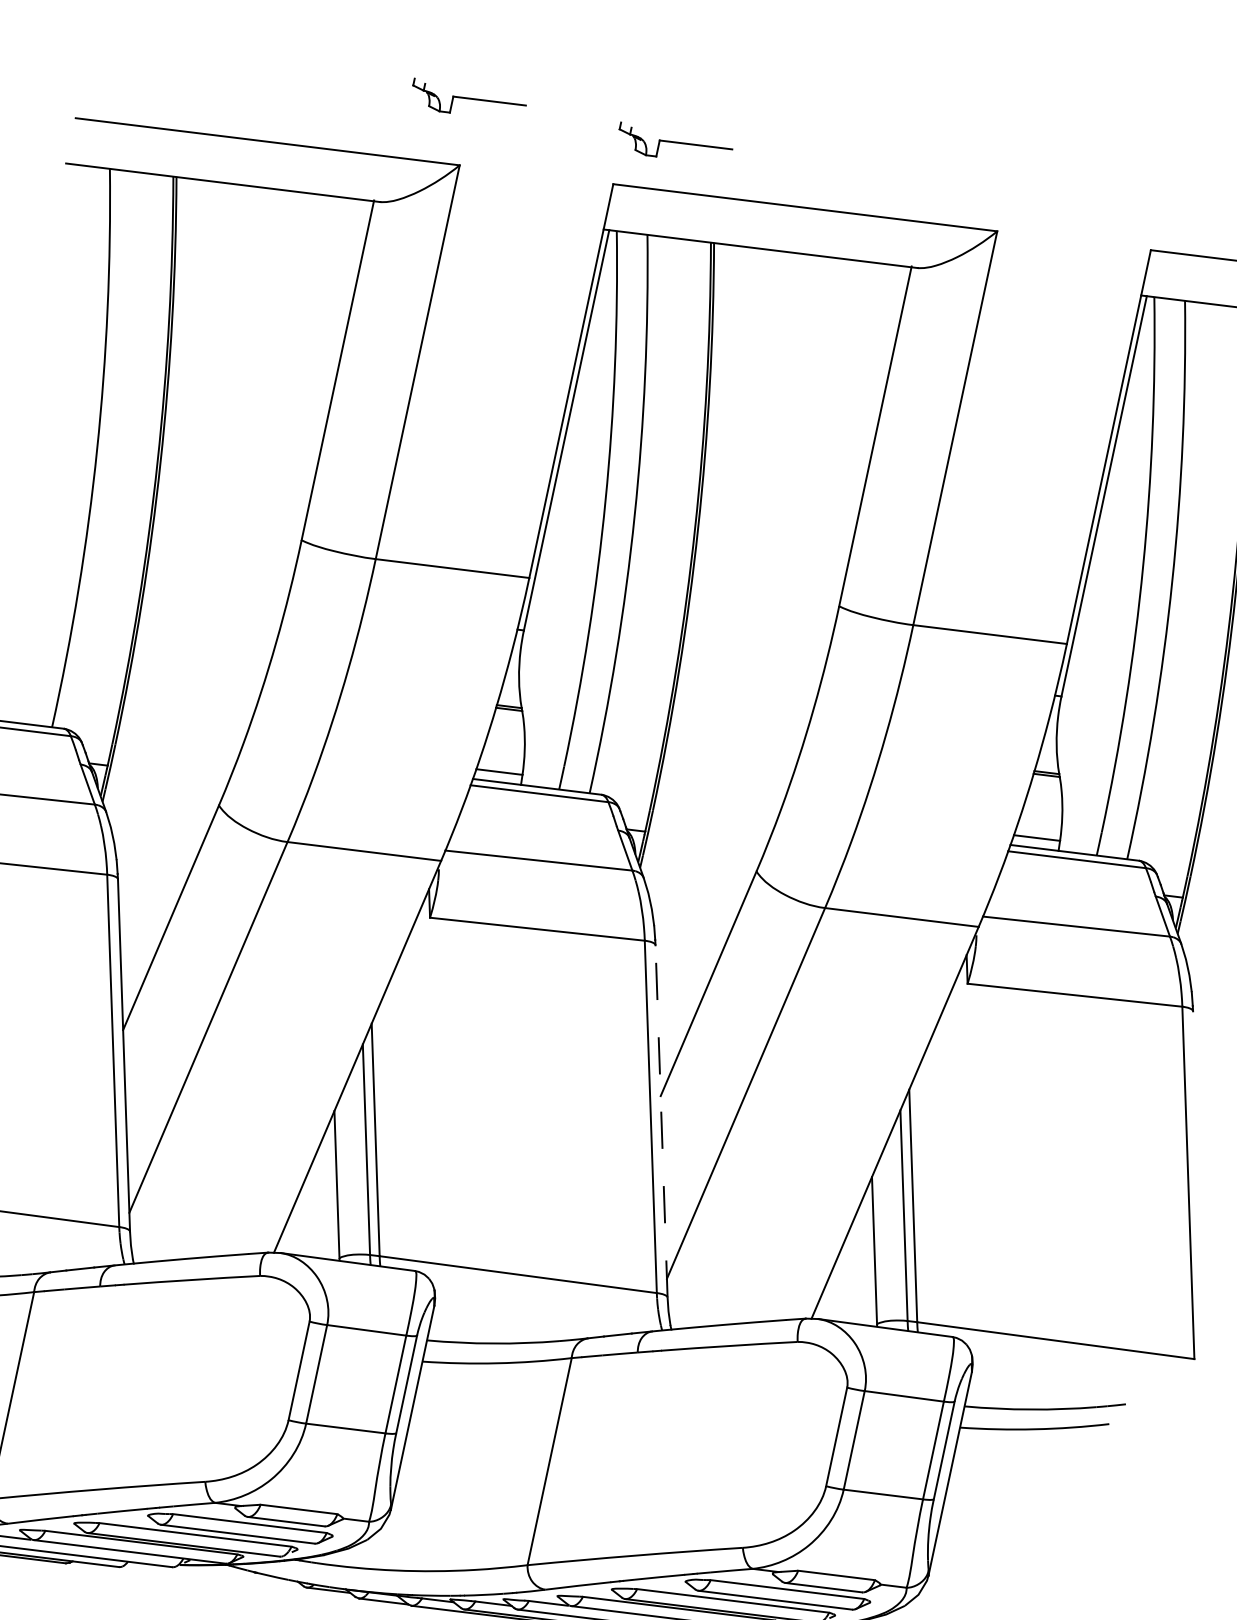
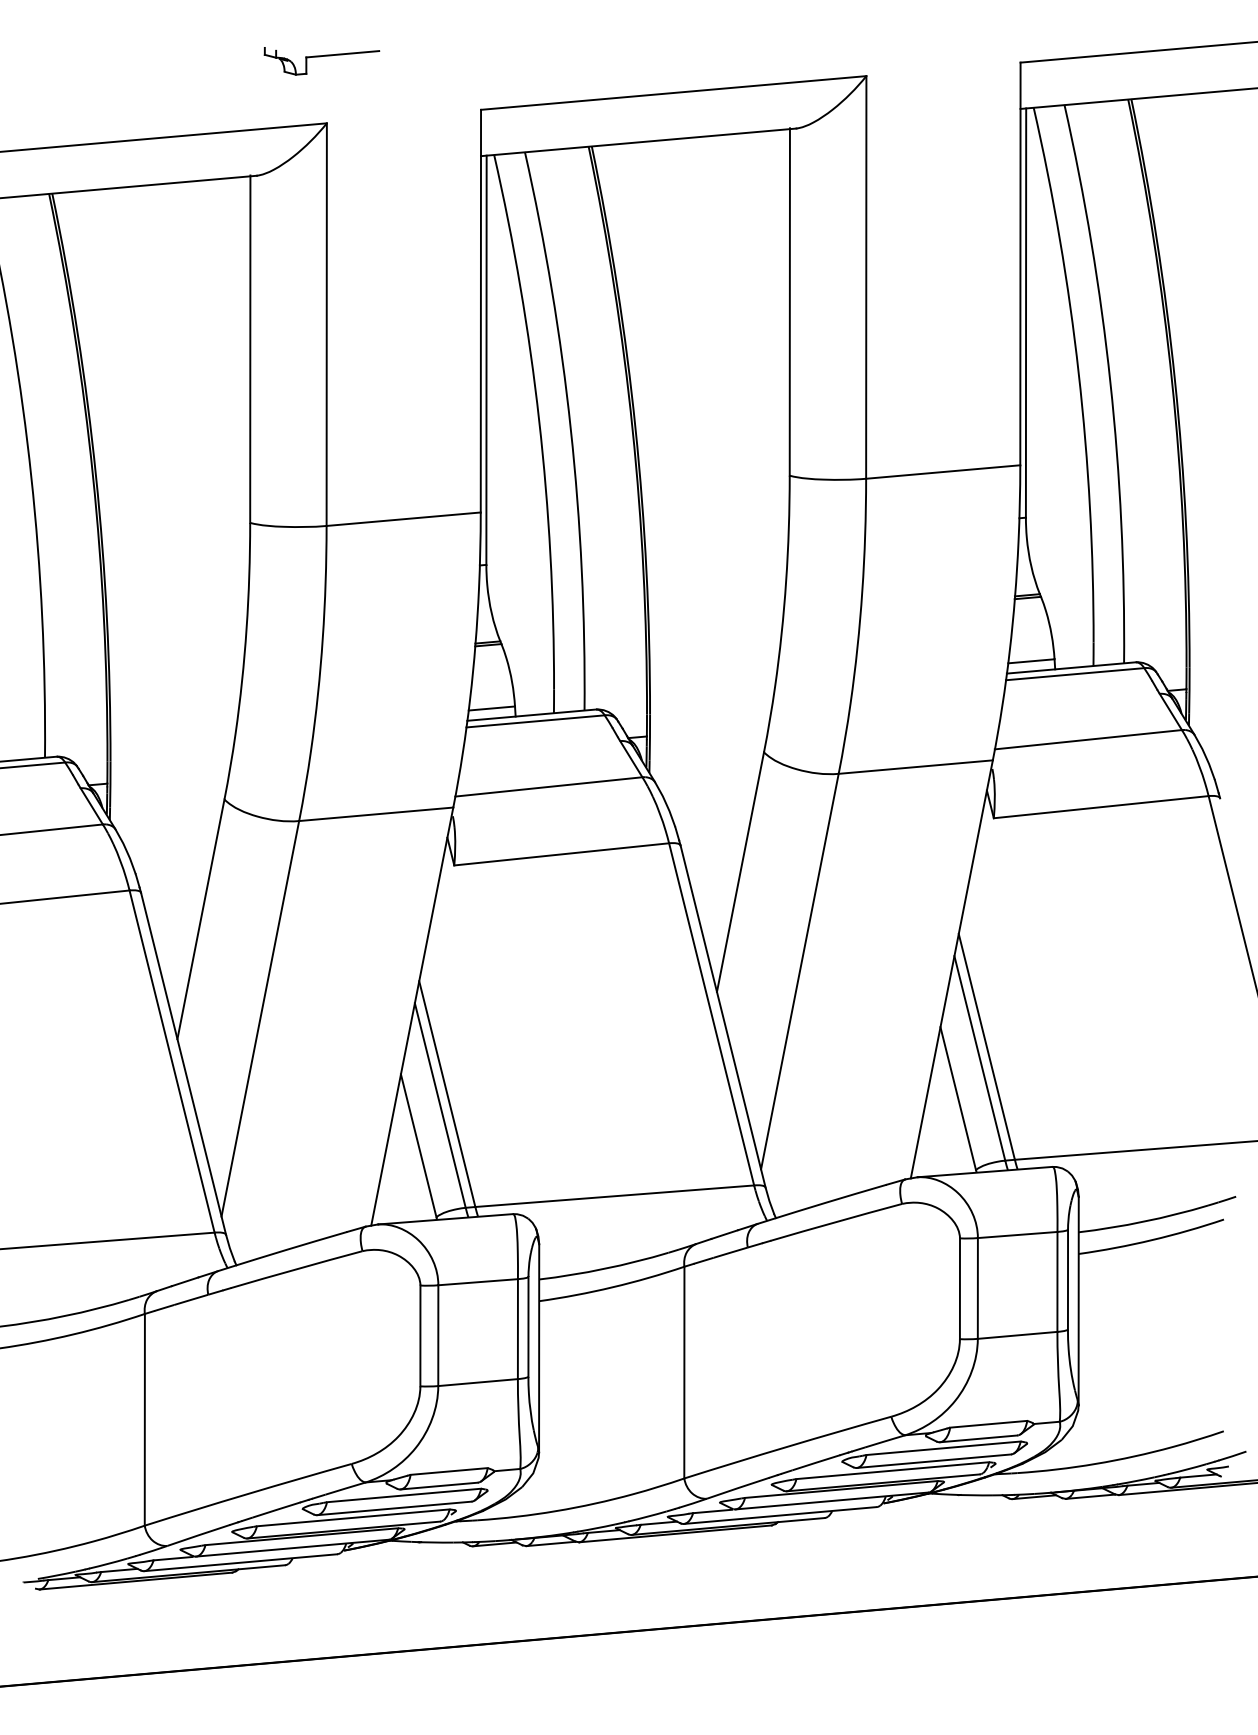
part: (673, 147) -> (532, 61), removed
line: (661, 1121) -> (722, 1016), dashed -> solid

